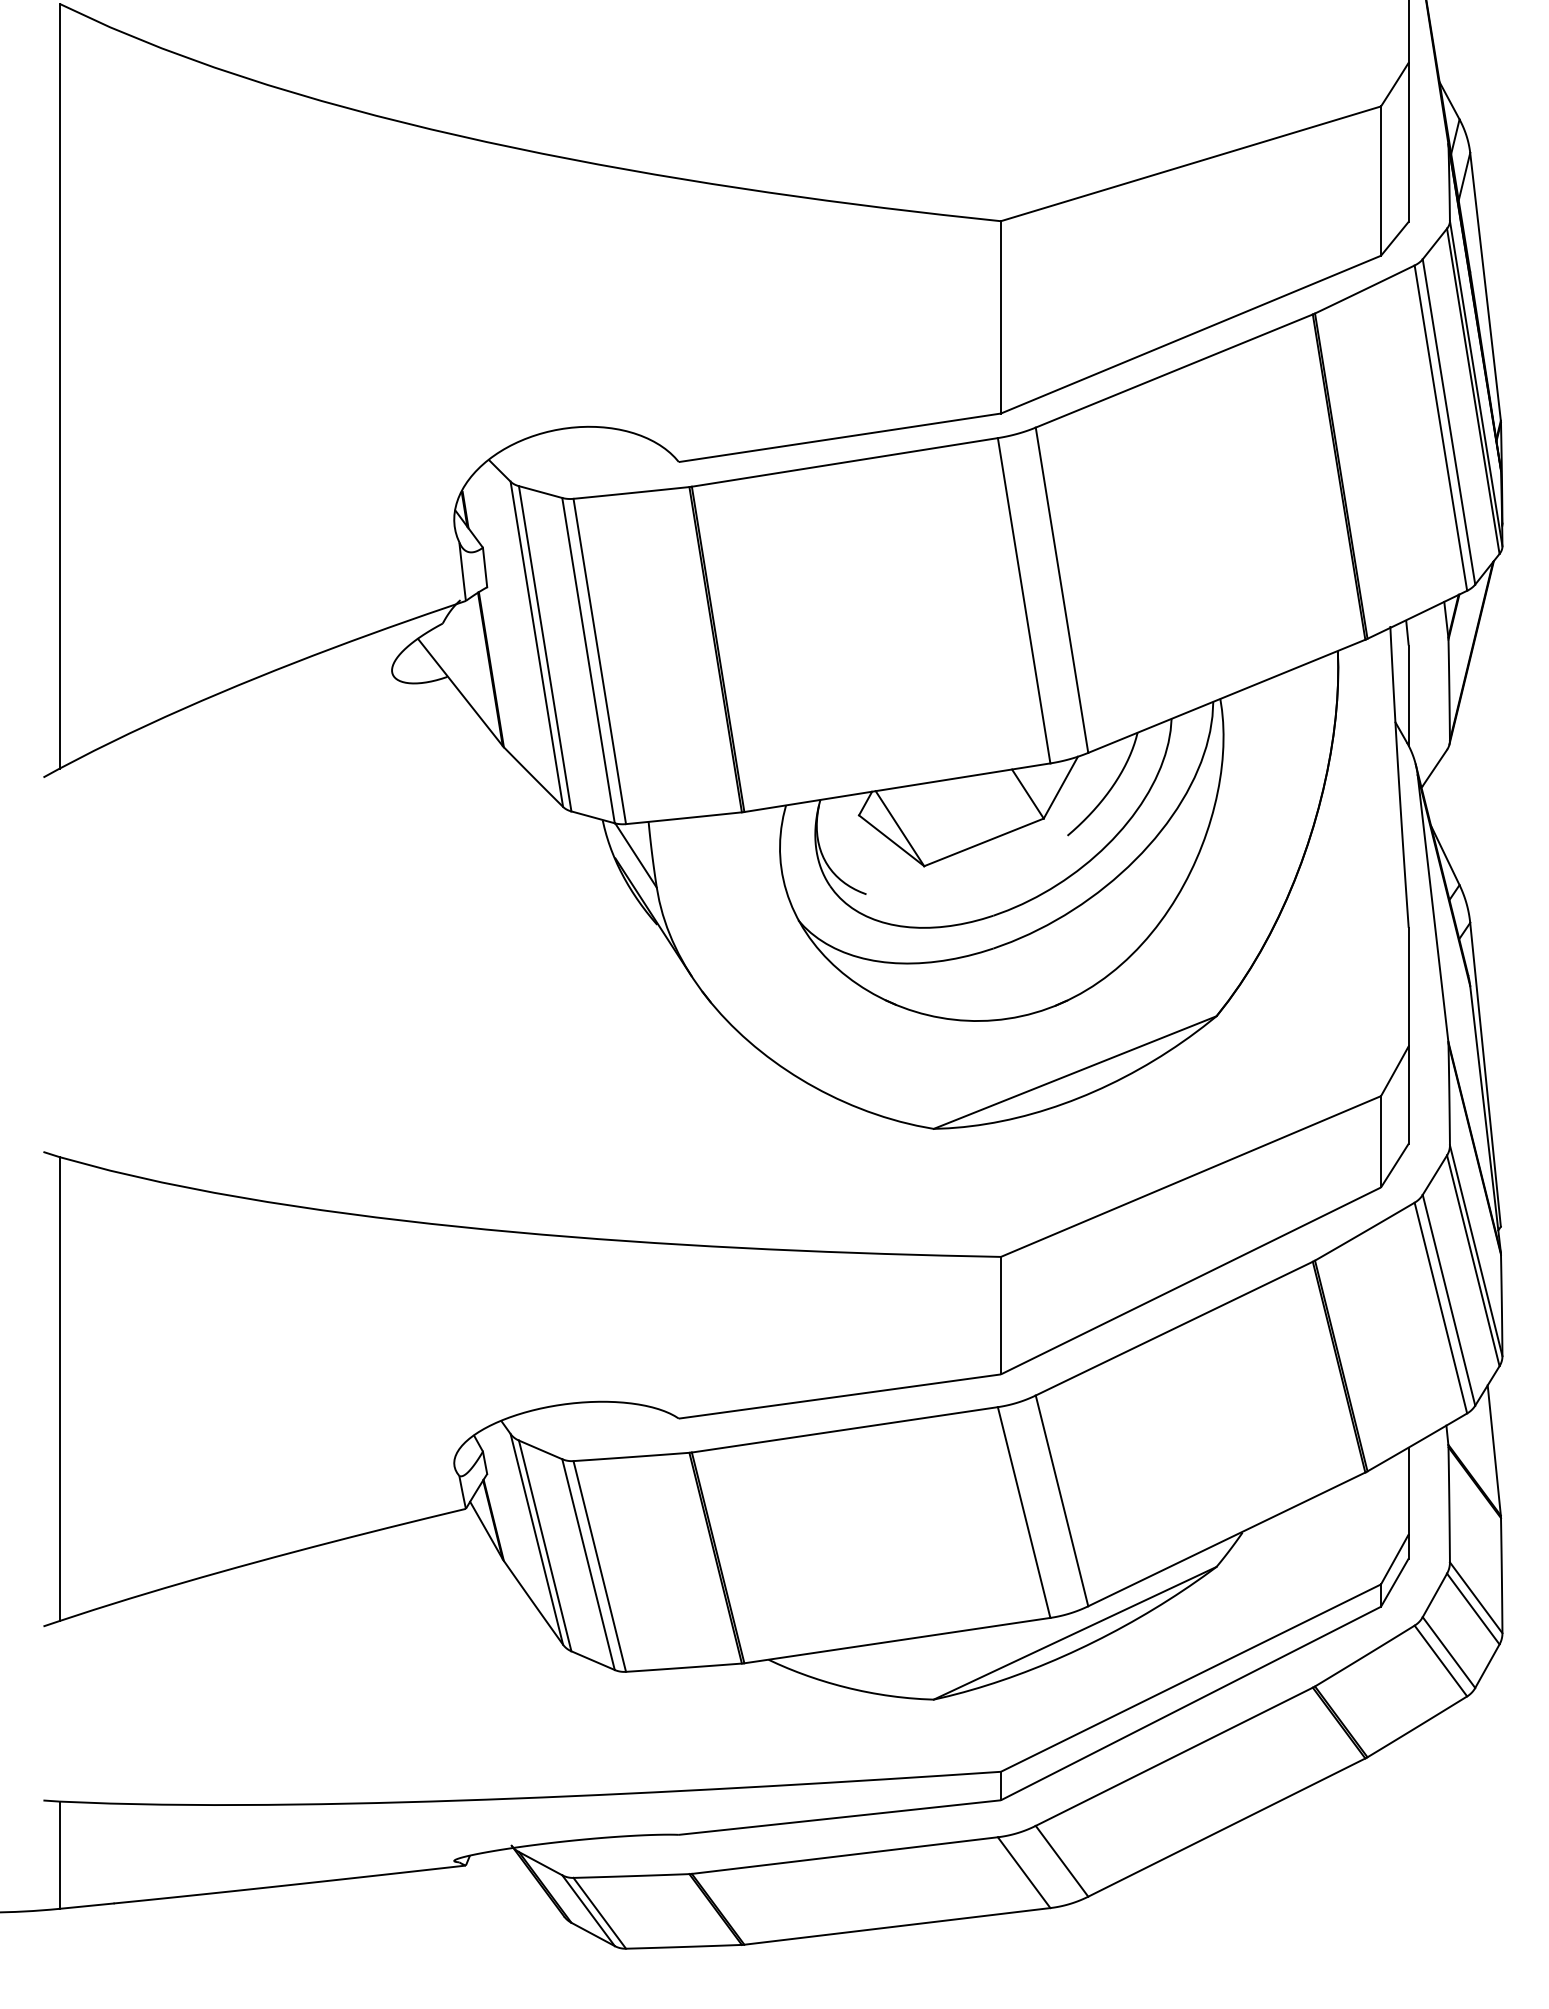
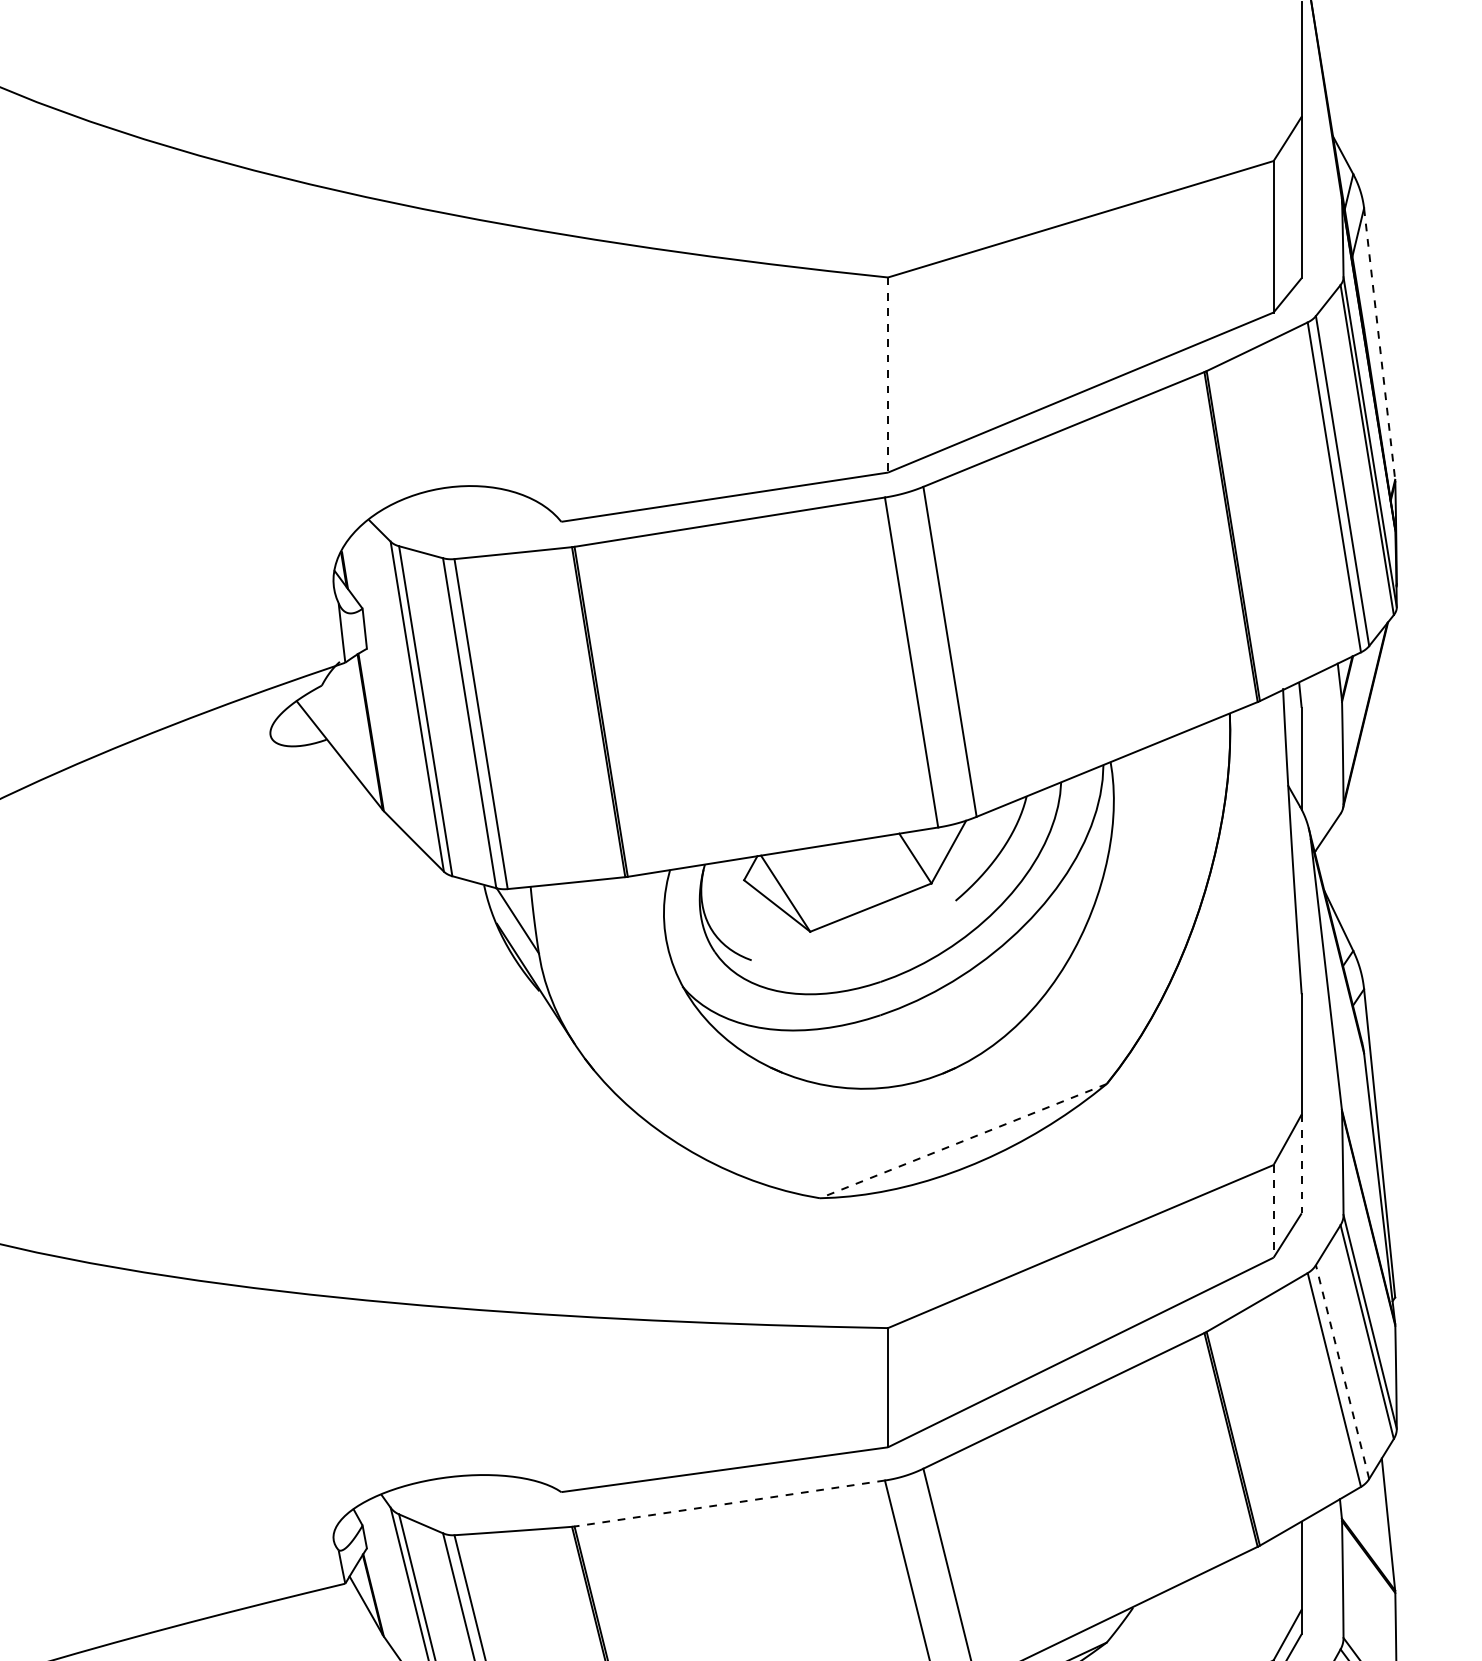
line: (1485, 286) -> (1379, 343), solid -> dashed
line: (1000, 317) -> (887, 375), solid -> dashed
line: (1074, 1072) -> (962, 1141), solid -> dashed
line: (1408, 1095) -> (1301, 1164), solid -> dashed
line: (1381, 1141) -> (1274, 1211), solid -> dashed
line: (1449, 1300) -> (1343, 1372), solid -> dashed
line: (844, 1429) -> (729, 1503), solid -> dashed

